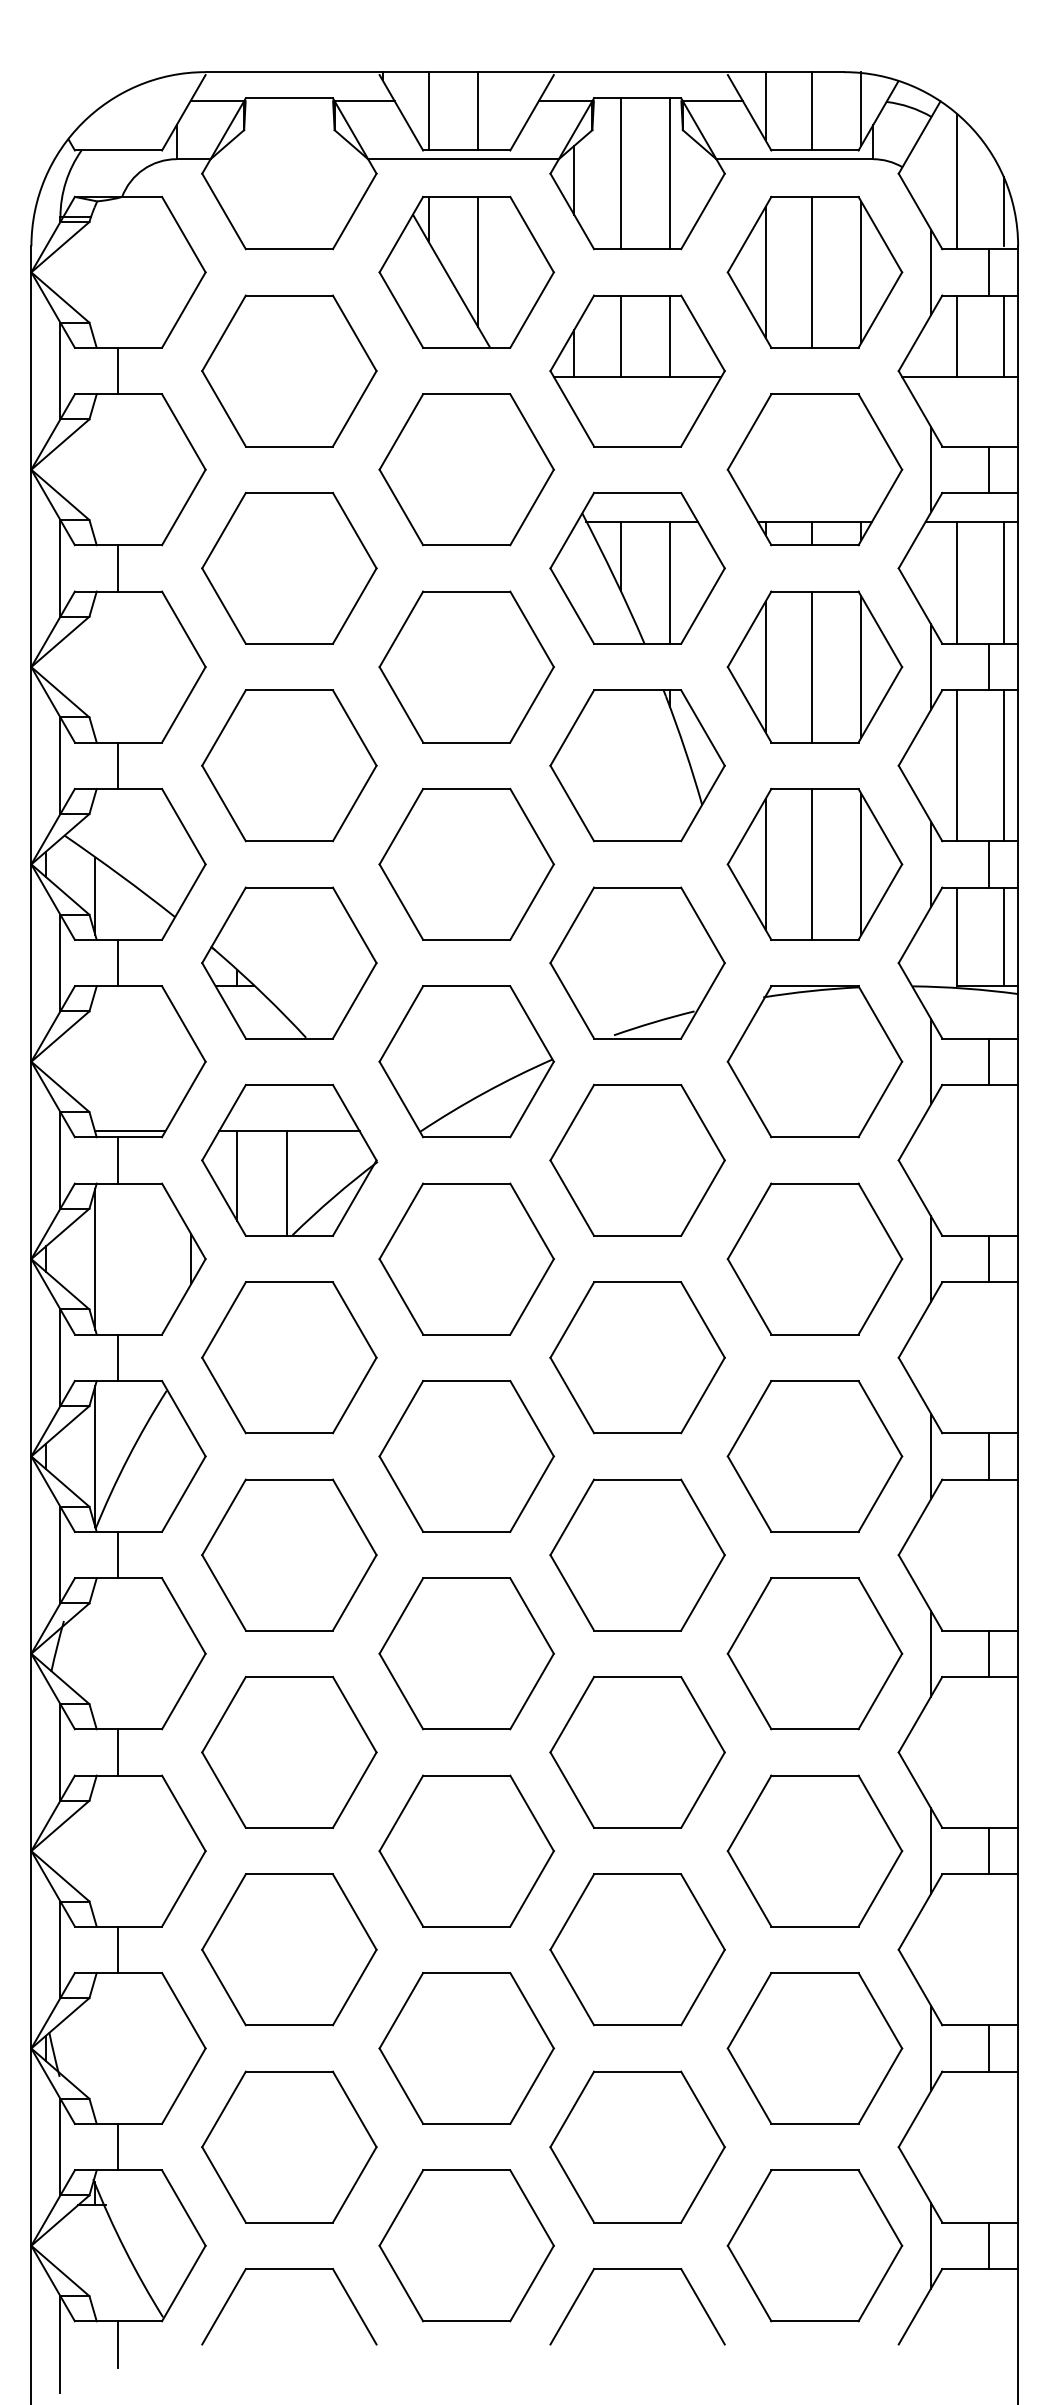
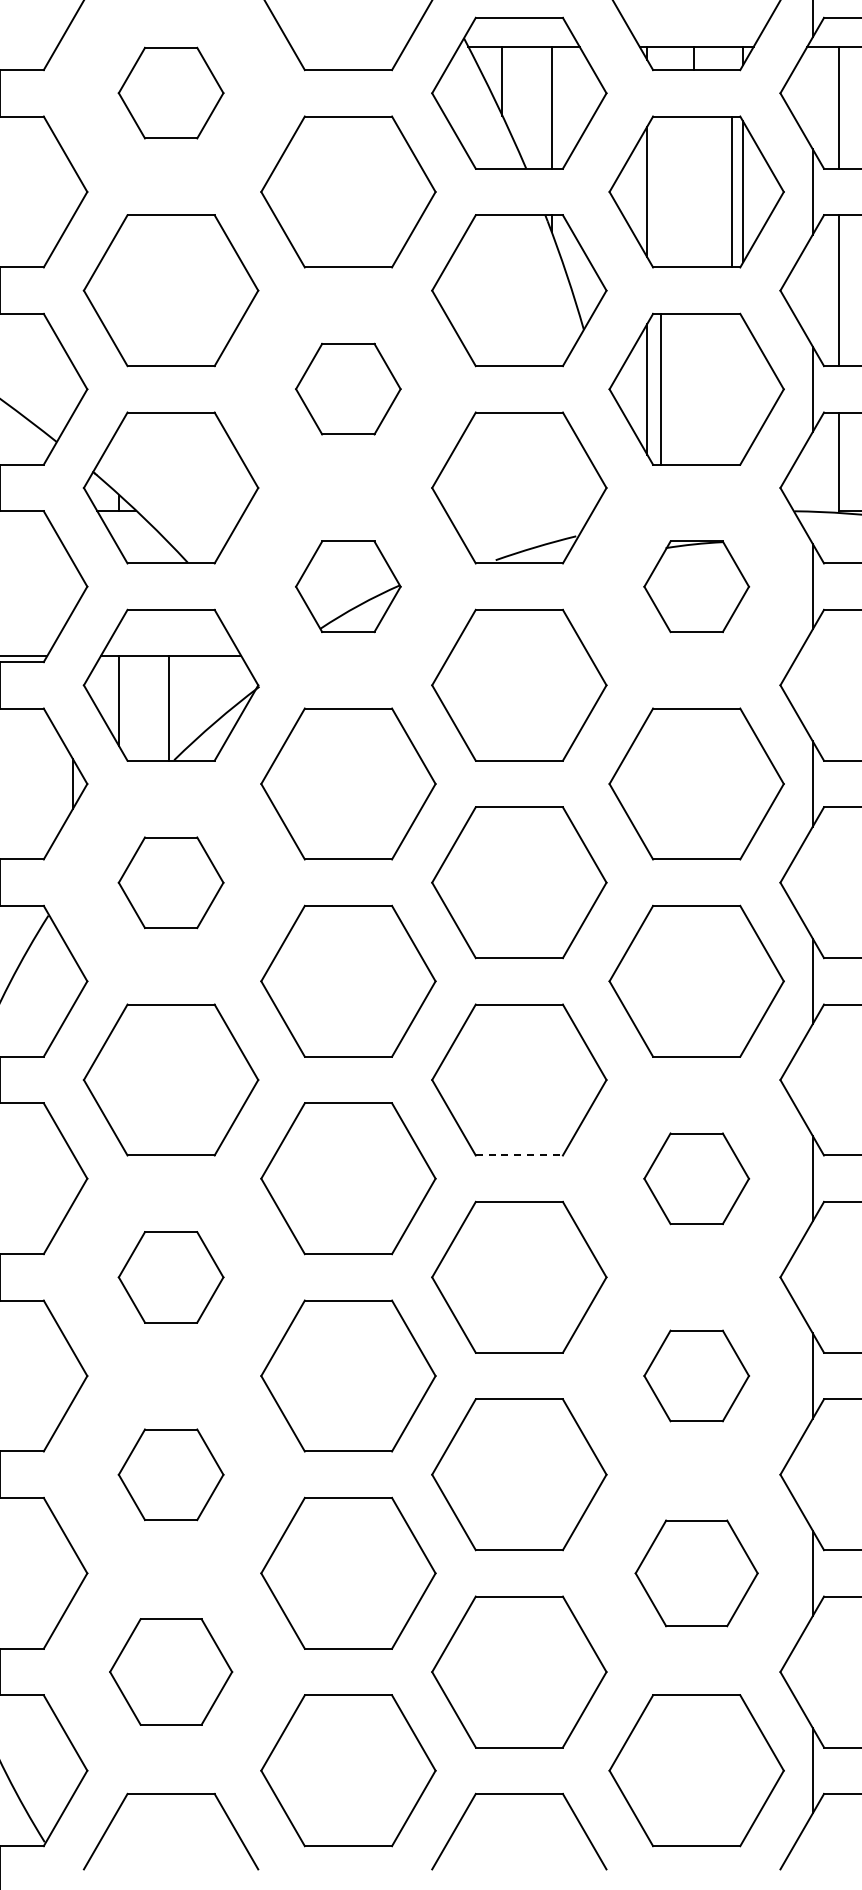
part: (289, 567) -> (171, 92), size x0.6
line: (812, 666) -> (732, 191), moved
part: (466, 863) -> (348, 388), size x0.6
line: (812, 863) -> (661, 388), moved
line: (861, 863) -> (743, 388), removed
part: (466, 1061) -> (348, 586), size x0.6
part: (814, 1061) -> (696, 586), size x0.6
part: (289, 1357) -> (171, 882), size x0.6
line: (637, 1630) -> (519, 1155), solid -> dashed
part: (814, 1653) -> (696, 1178), size x0.6
part: (289, 1752) -> (171, 1277), size x0.6
part: (814, 1850) -> (696, 1375), size x0.6
part: (289, 1949) -> (171, 1474), size x0.6
part: (814, 2048) -> (696, 1573), size x0.7
part: (289, 2146) -> (171, 1671), size x0.7

